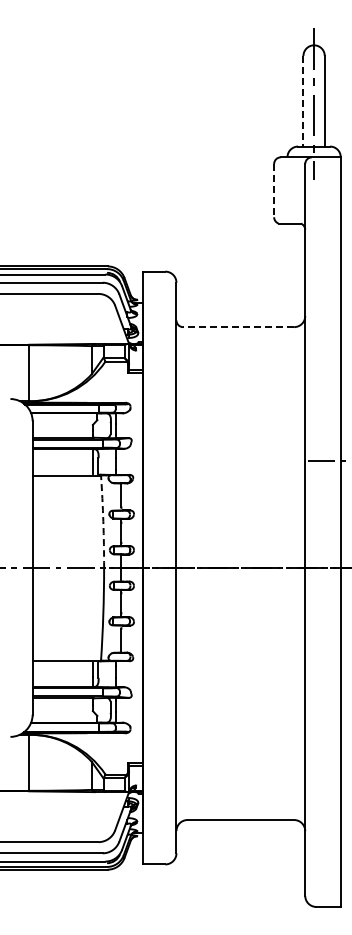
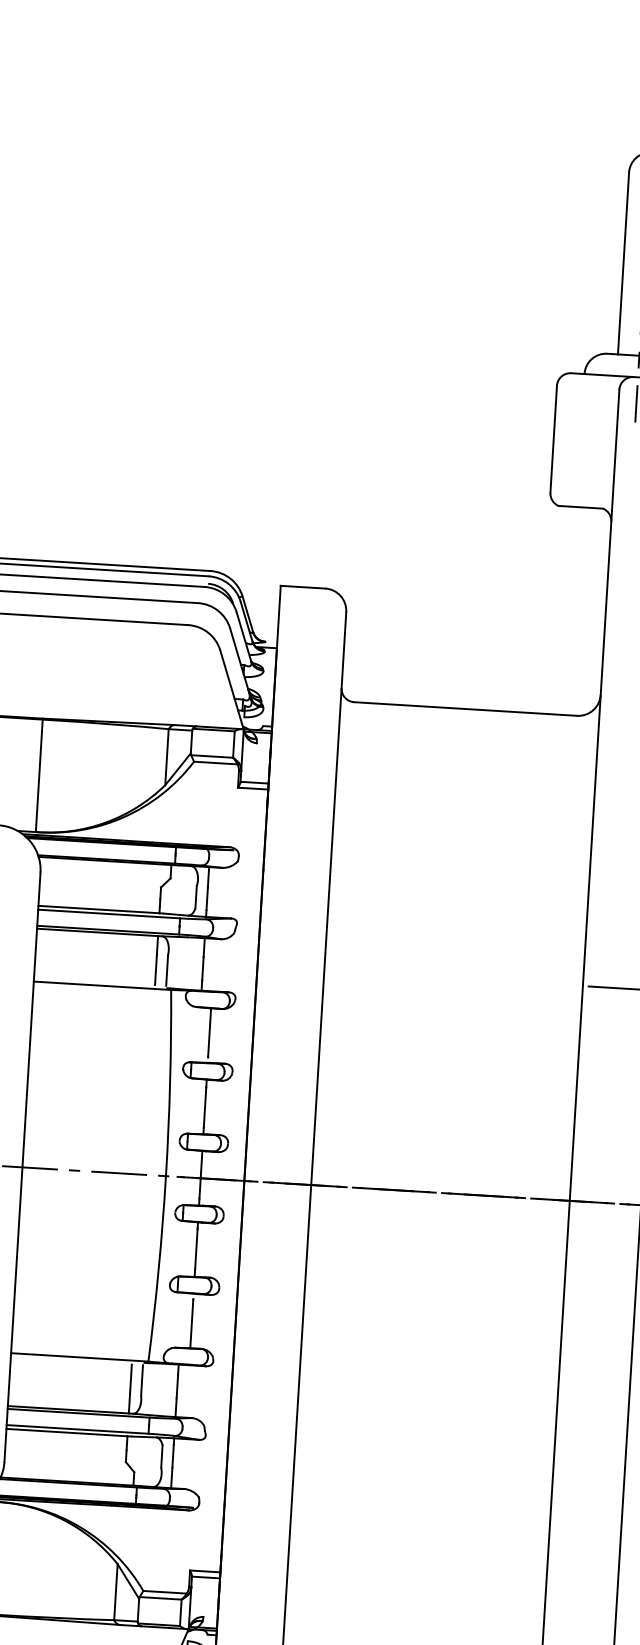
line: (303, 101) -> (623, 263), dashed -> solid
line: (274, 190) -> (554, 439), dashed -> solid
line: (238, 327) -> (465, 709), dashed -> solid
arc: (103, 521) -> (170, 1082), dashed -> solid

